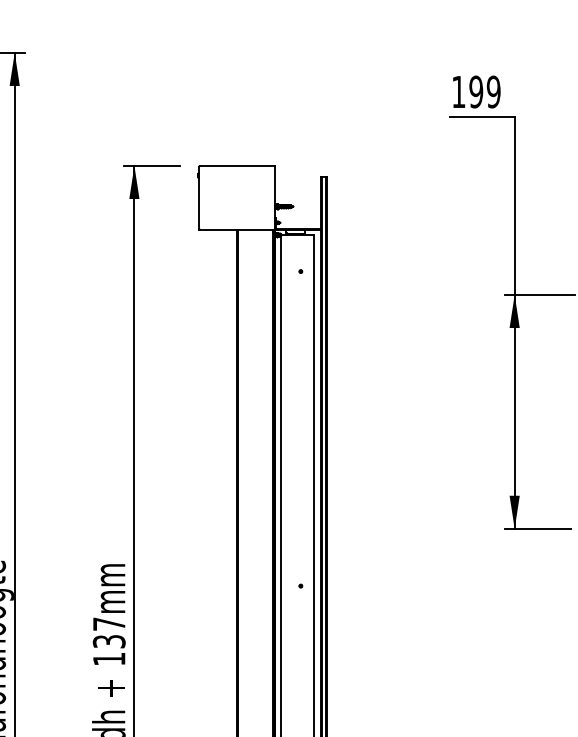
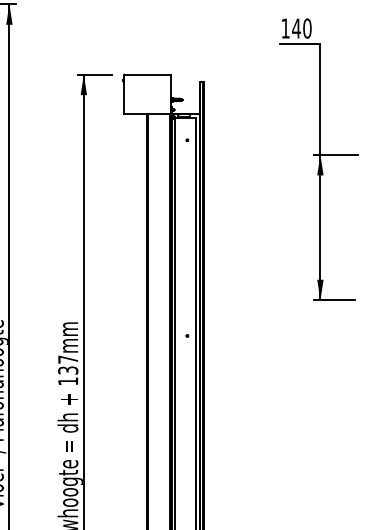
text: (484, 91) -> (301, 28), 199 -> 140

